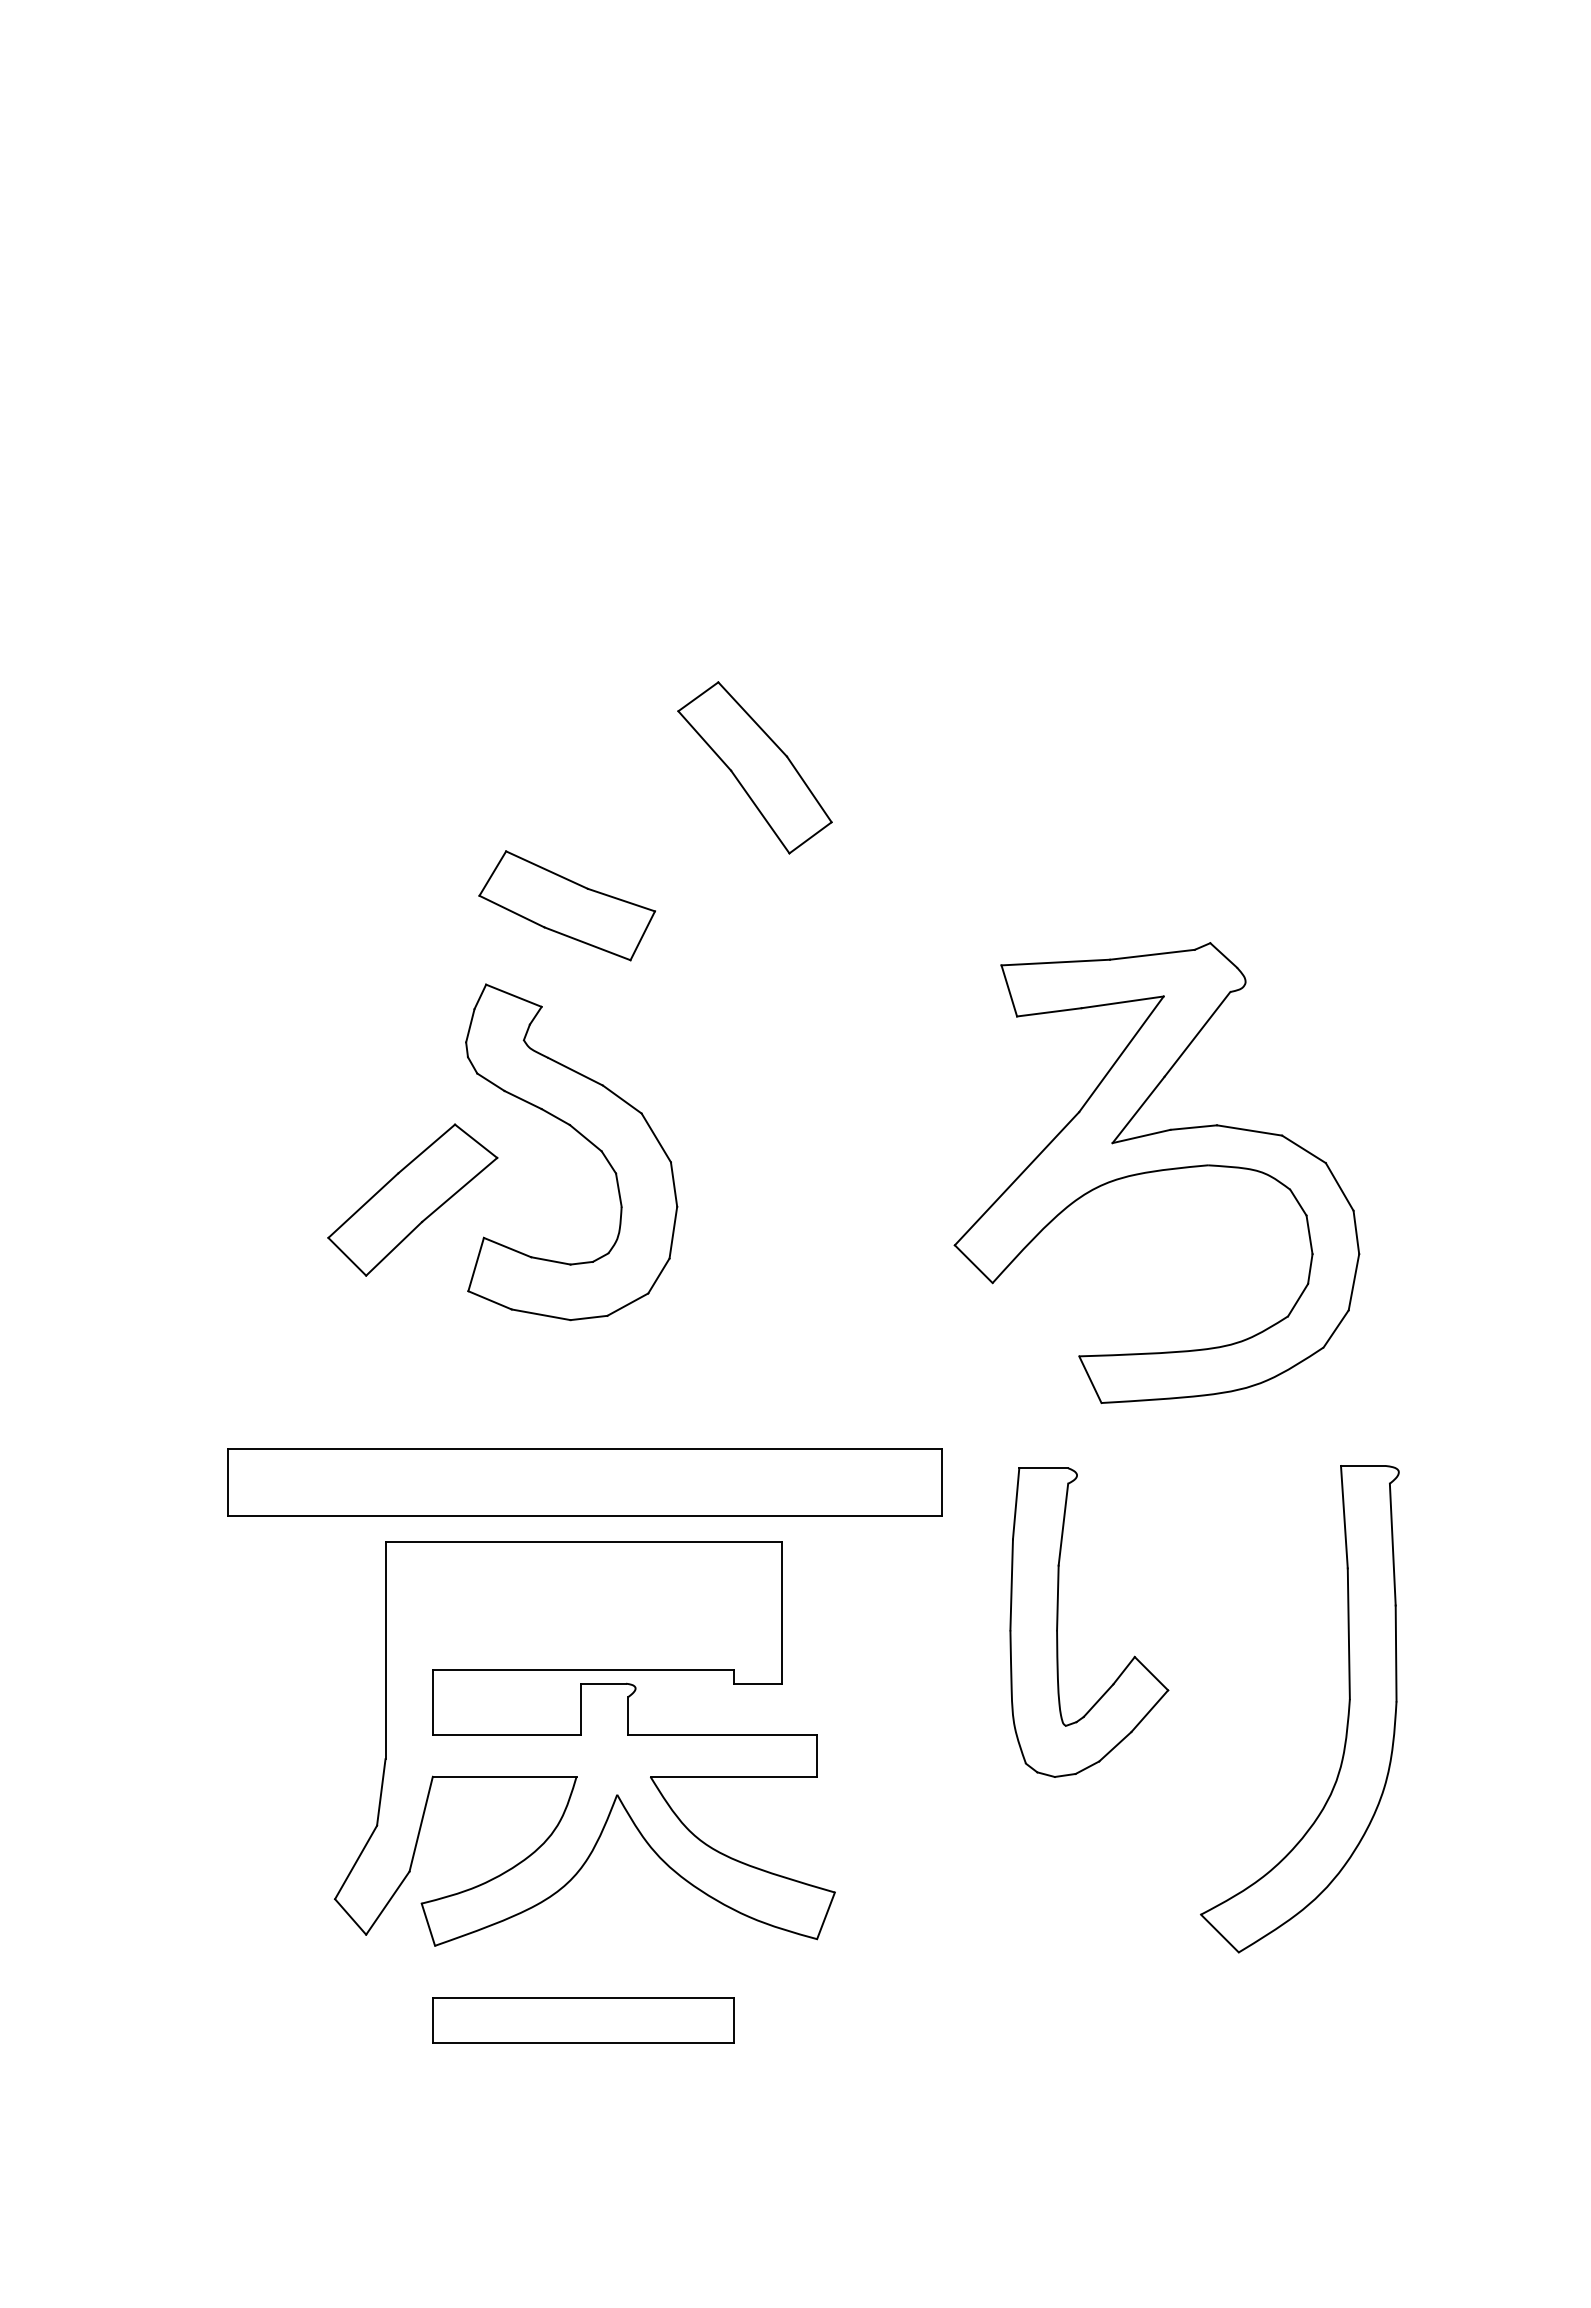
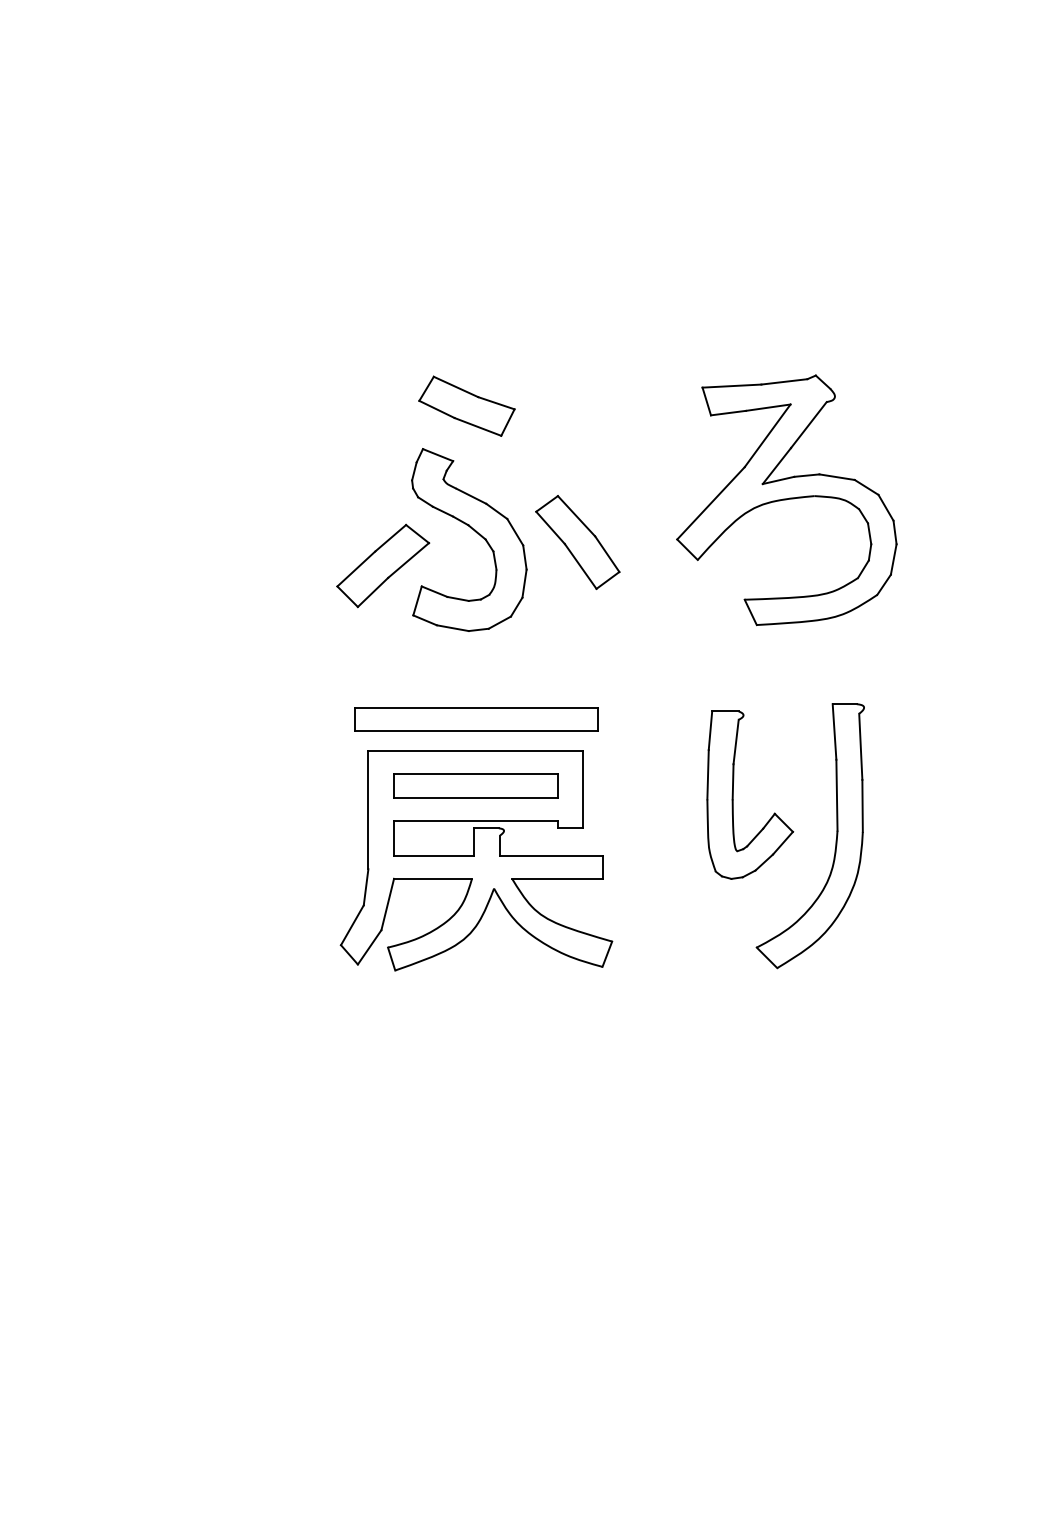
part: (754, 767) -> (577, 542), moved
part: (1156, 1173) -> (786, 500), moved
part: (584, 1483) -> (476, 719), size x0.62
part: (1346, 1717) -> (835, 840), moved
part: (582, 2019) -> (475, 785), moved

